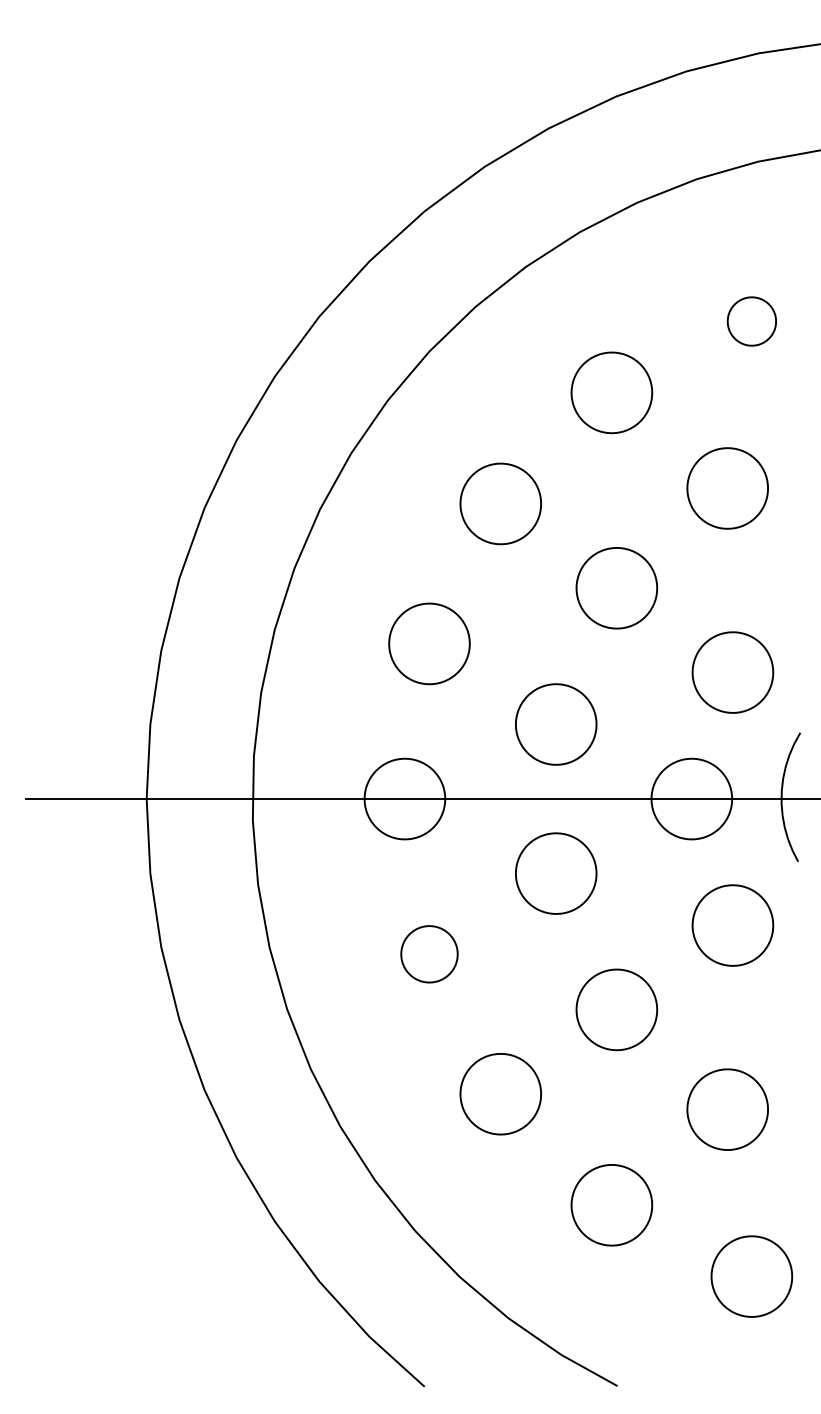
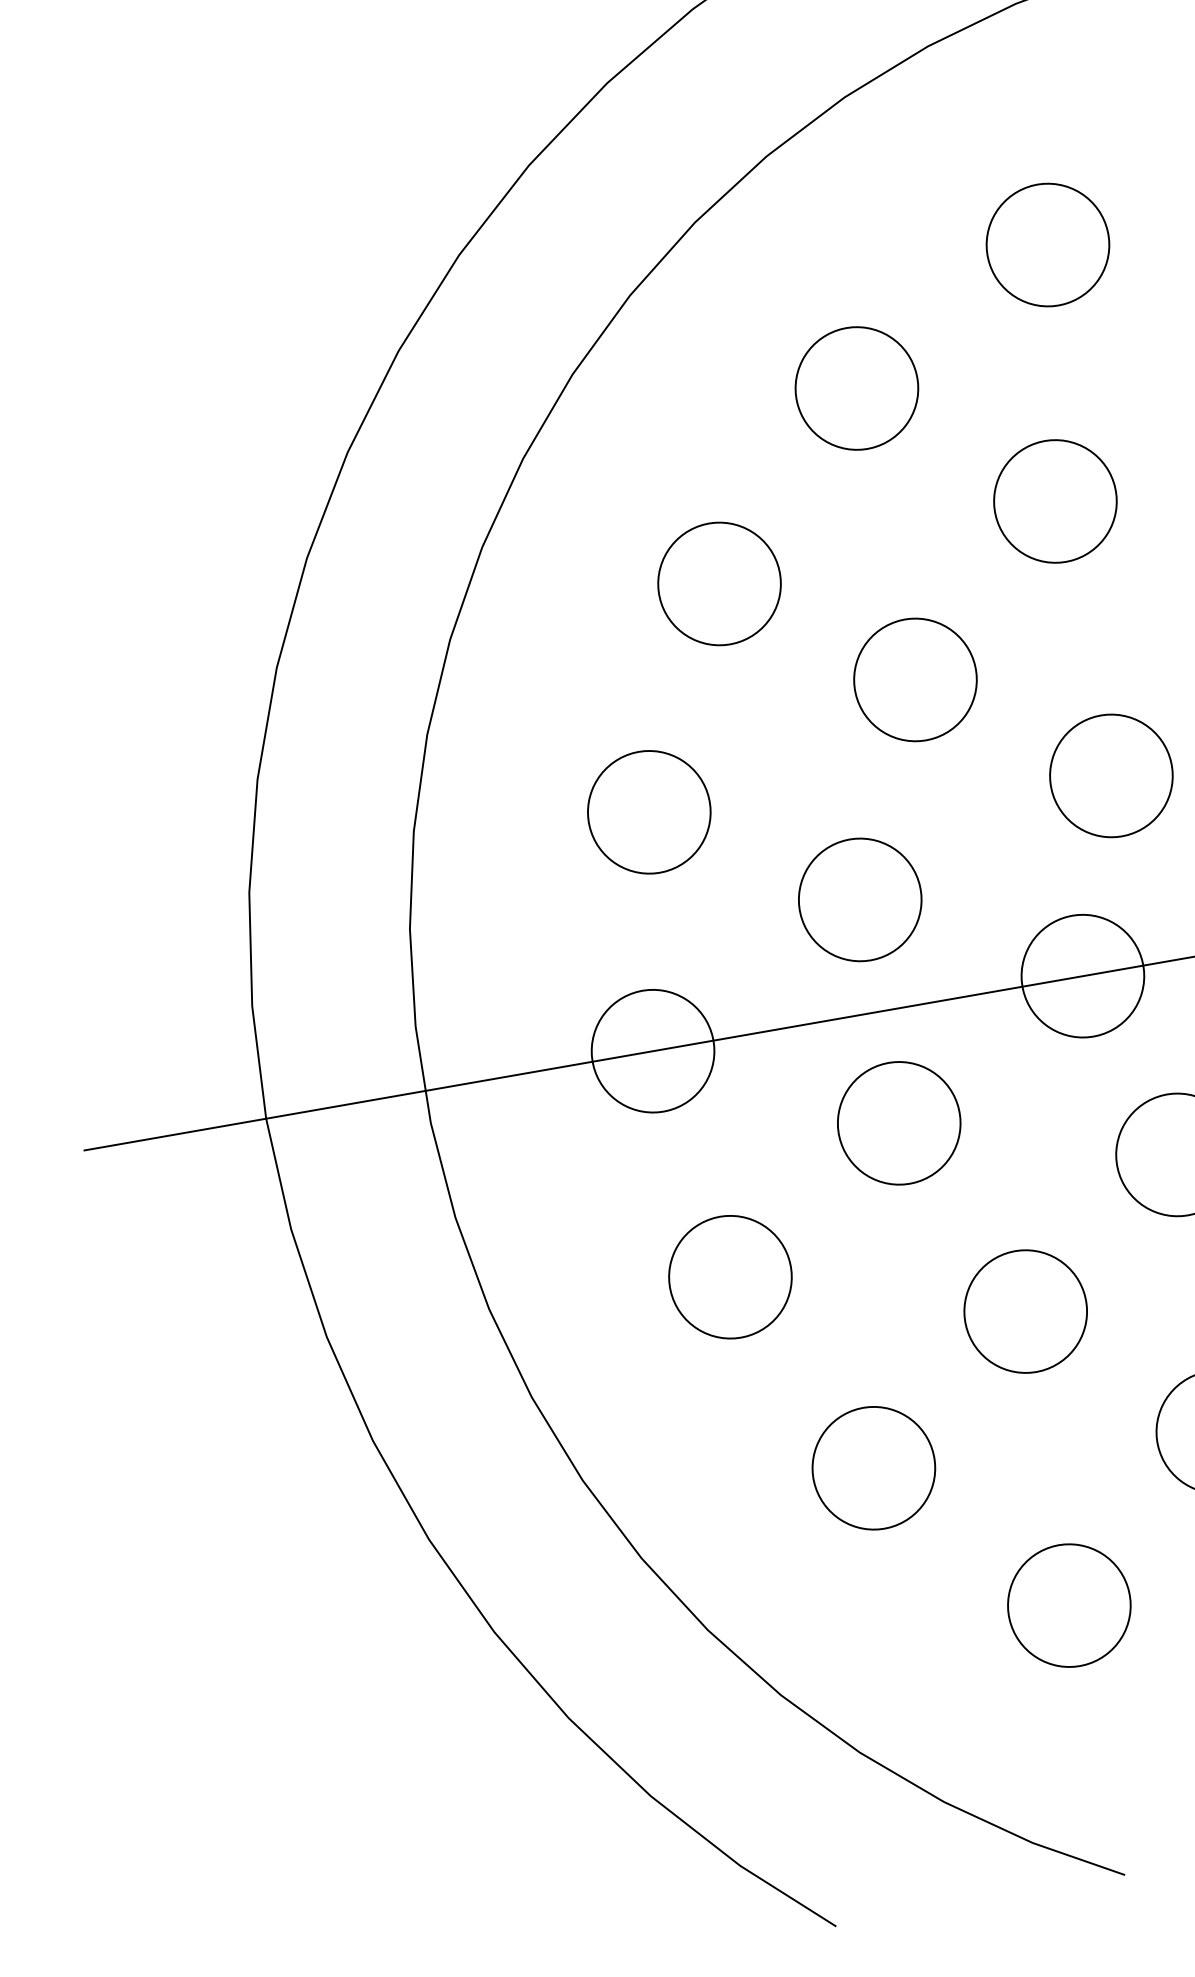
part: (751, 321) -> (1047, 245), size x1.67
part: (429, 954) -> (730, 1277), size x1.43

